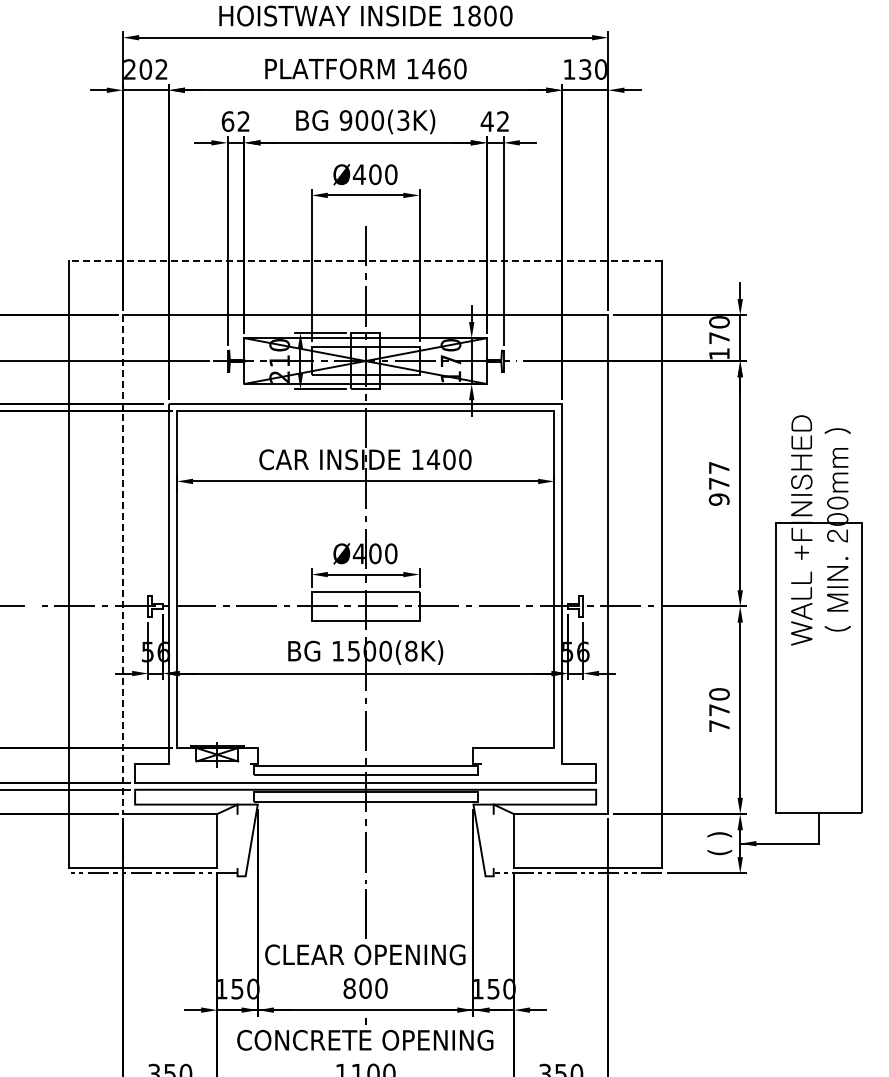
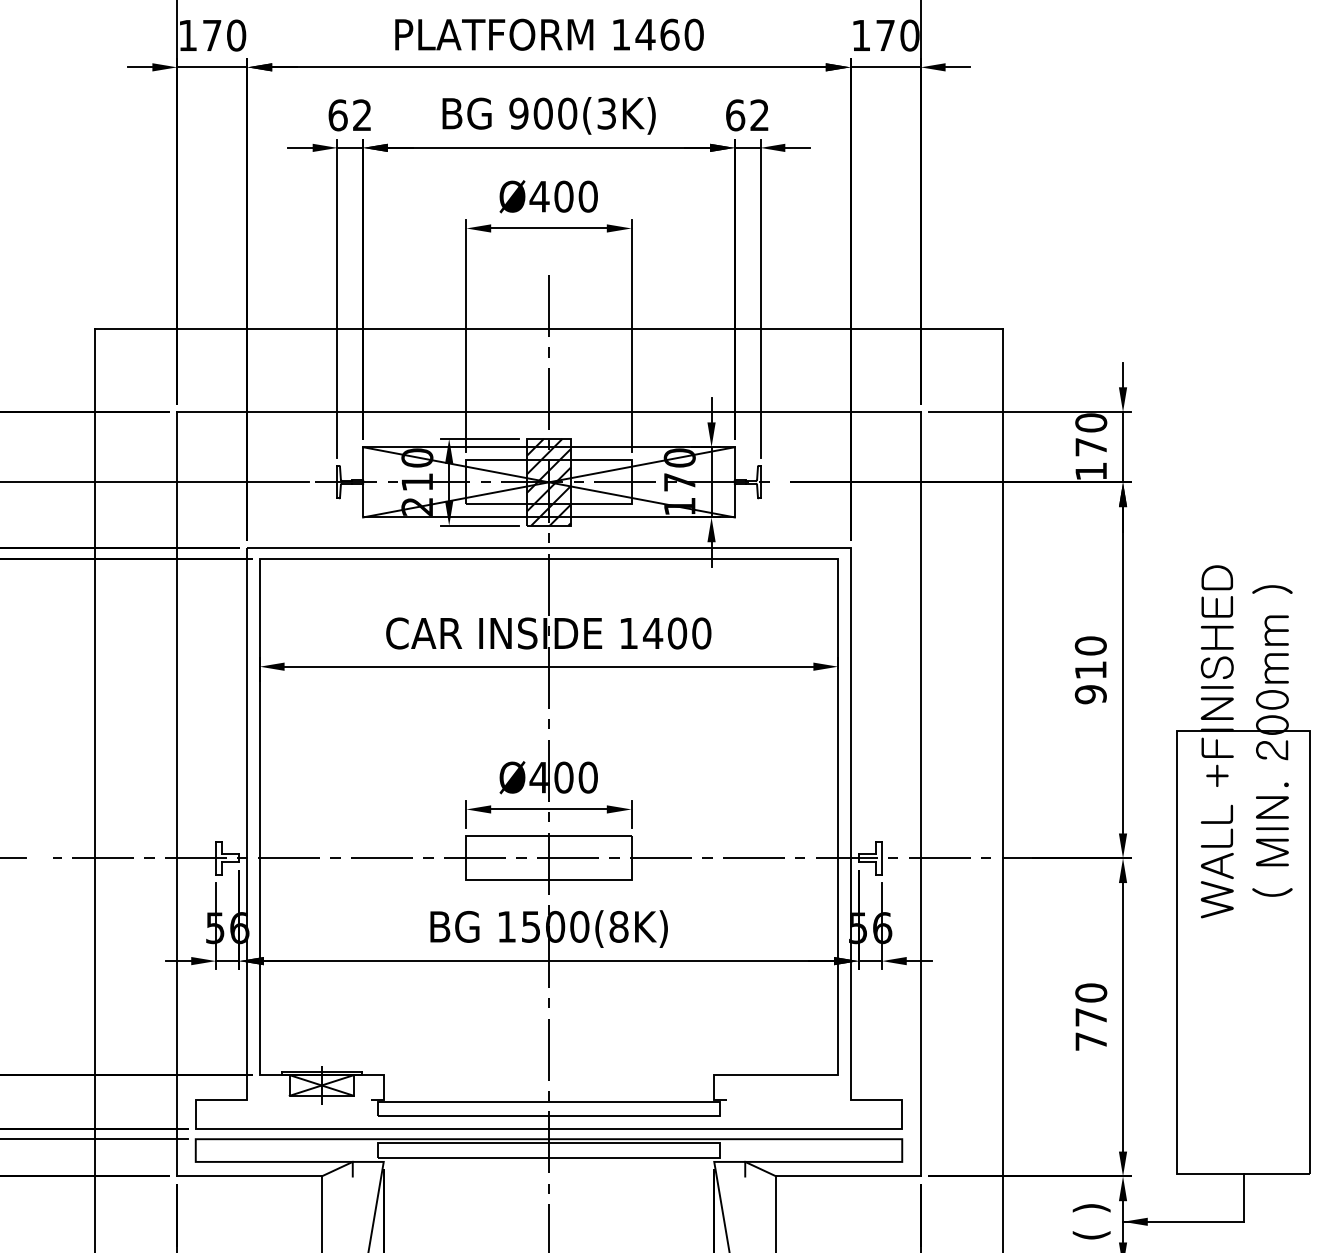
text: (145, 69) -> (211, 35), 202 -> 170
text: (585, 69) -> (885, 35), 130 -> 170
text: (486, 121) -> (734, 115), 42 -> 62
line: (365, 261) -> (548, 329), dashed -> solid
hatch: (365, 360) -> (548, 481), added
text: (718, 475) -> (1089, 657), 977 -> 910
line: (122, 565) -> (176, 795), dashed -> solid

